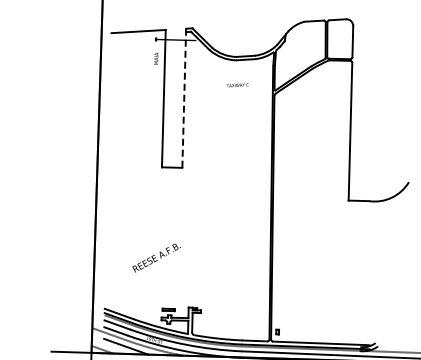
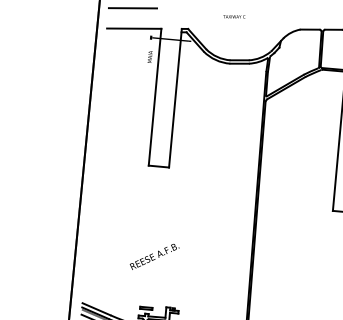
line: (136, 10) -> (133, 7), added
text: (237, 85) -> (234, 17), moved
line: (184, 98) -> (175, 98), dashed -> solid
text: (156, 257) -> (154, 256), moved

